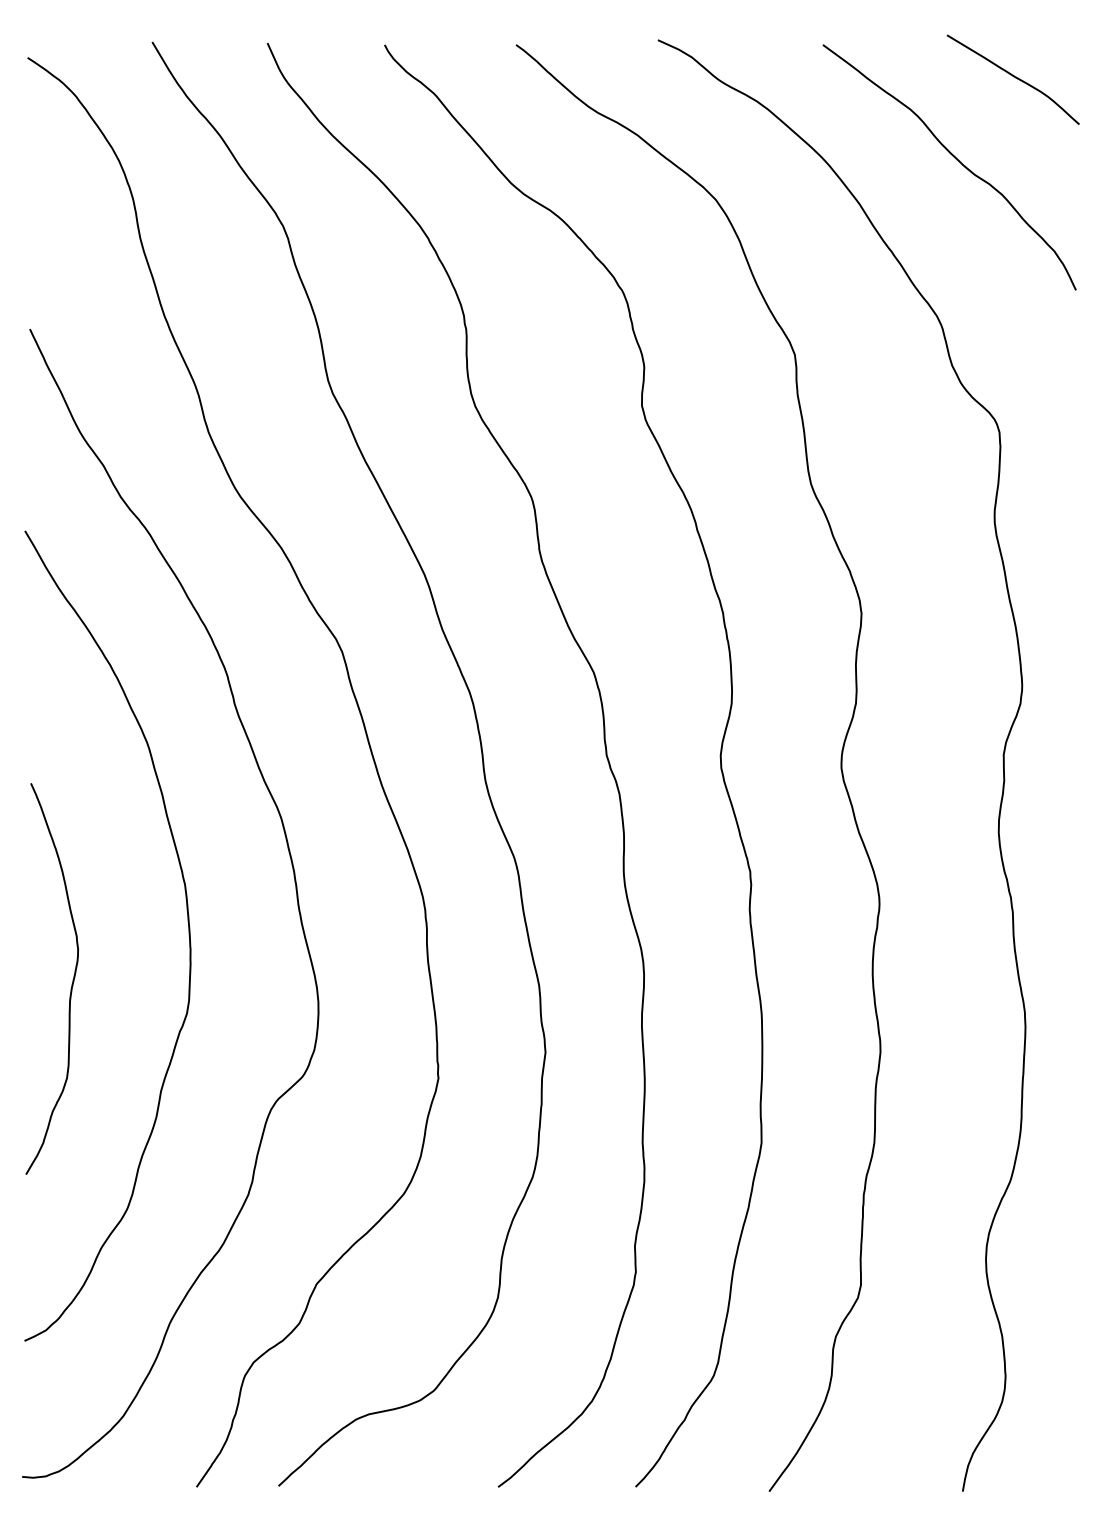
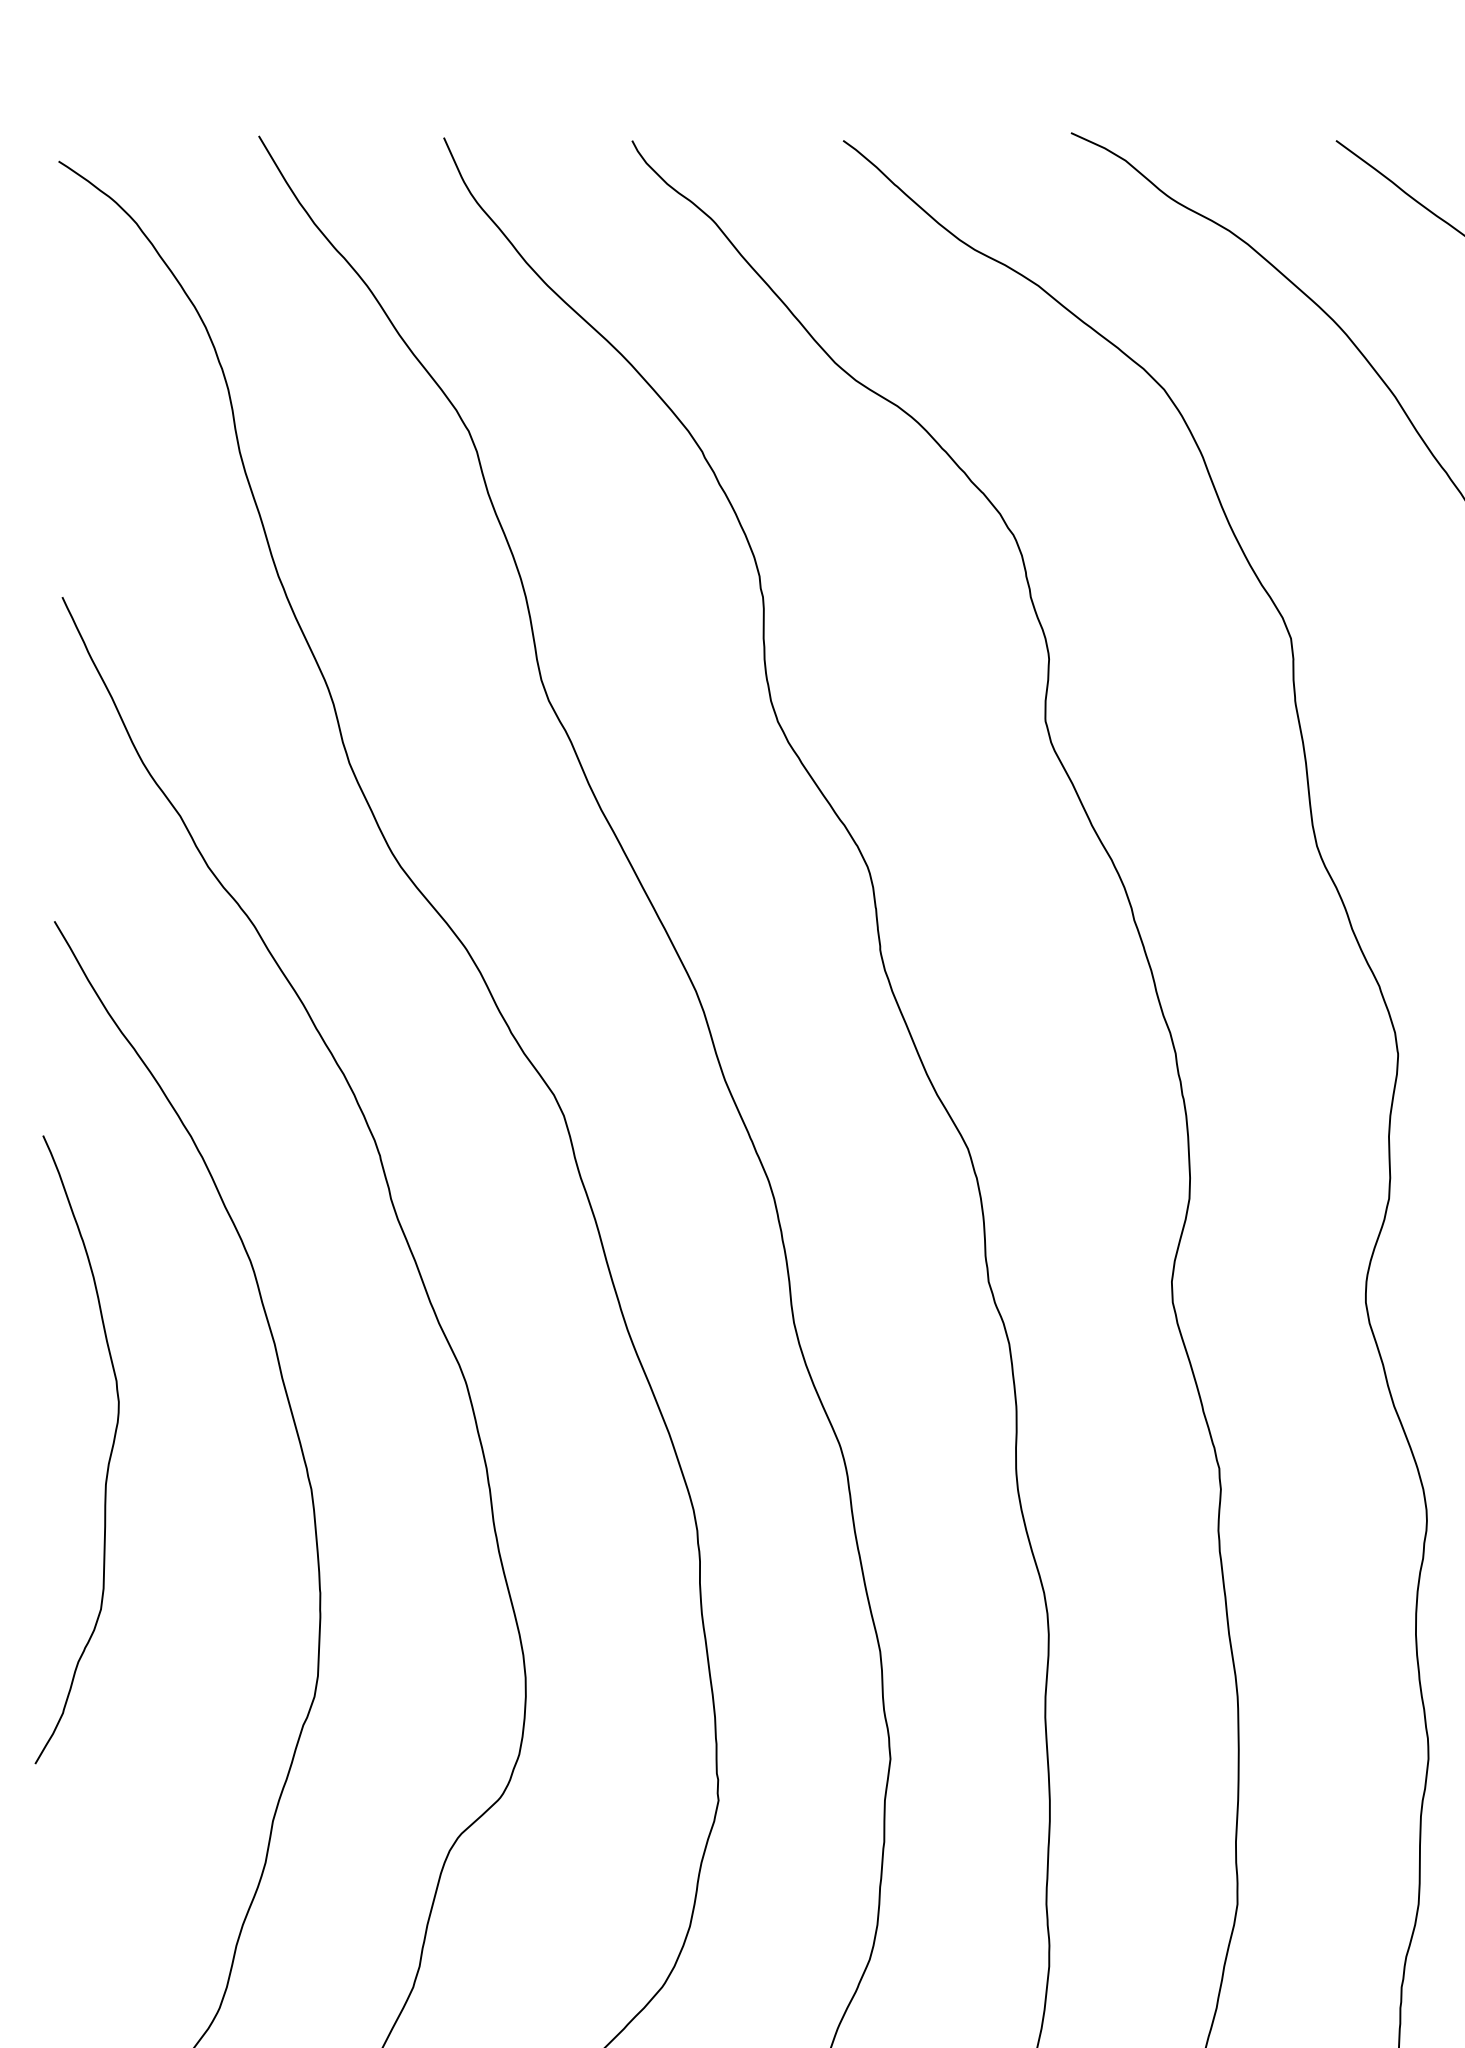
curve: (71, 984) -> (108, 1458), moved

